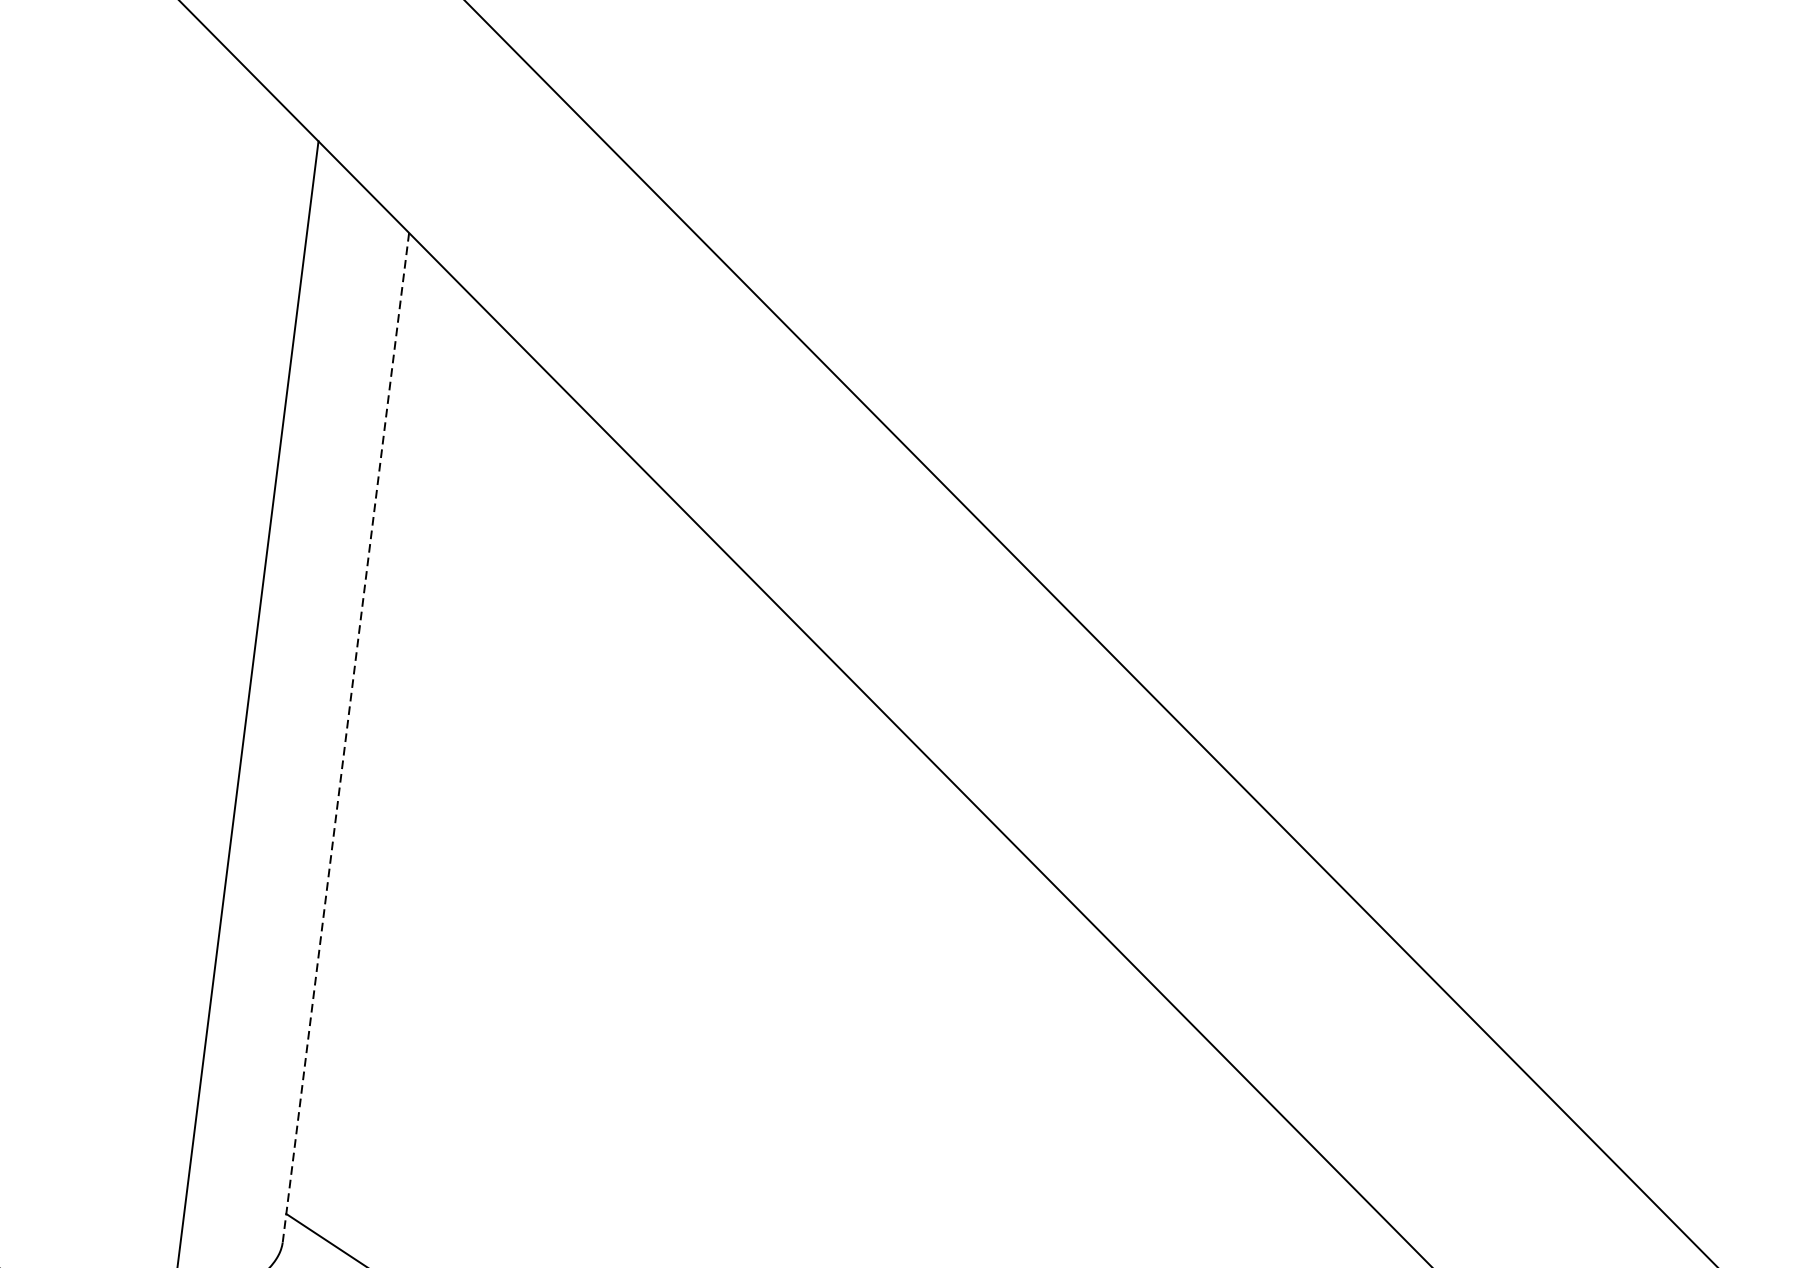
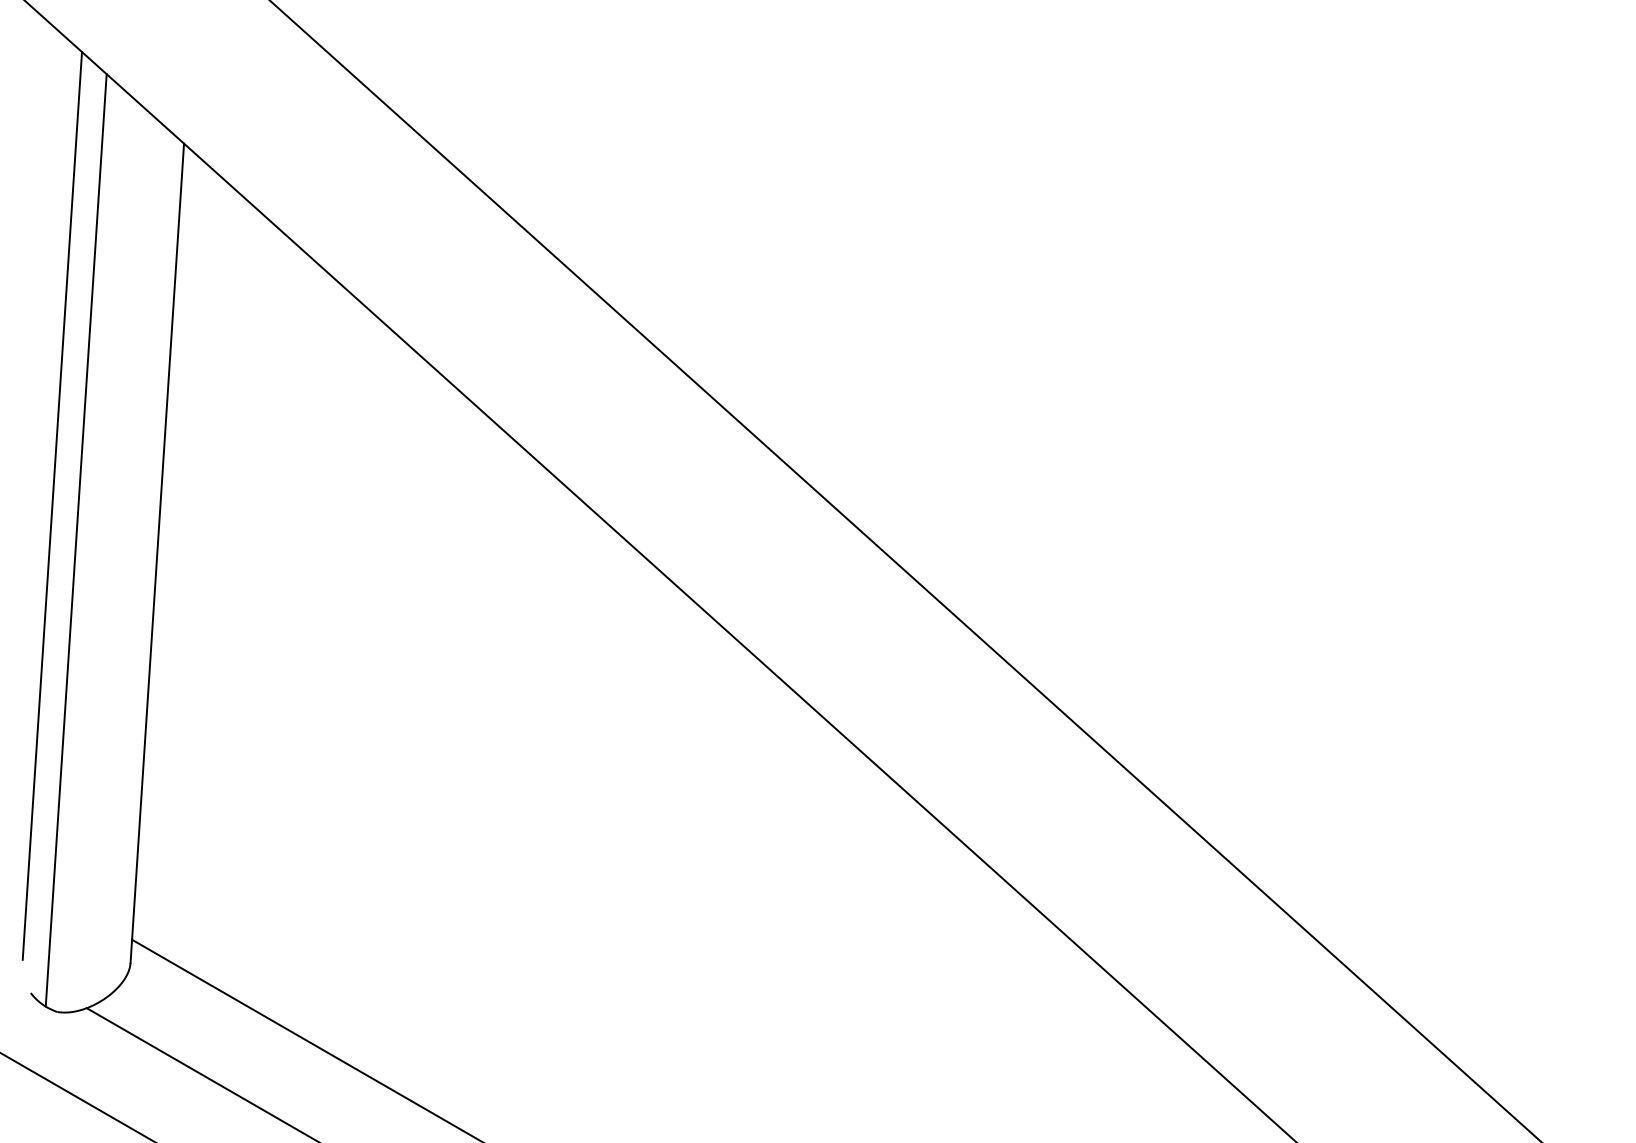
line: (219, 670) -> (52, 505), added
line: (346, 738) -> (157, 553), dashed -> solid

